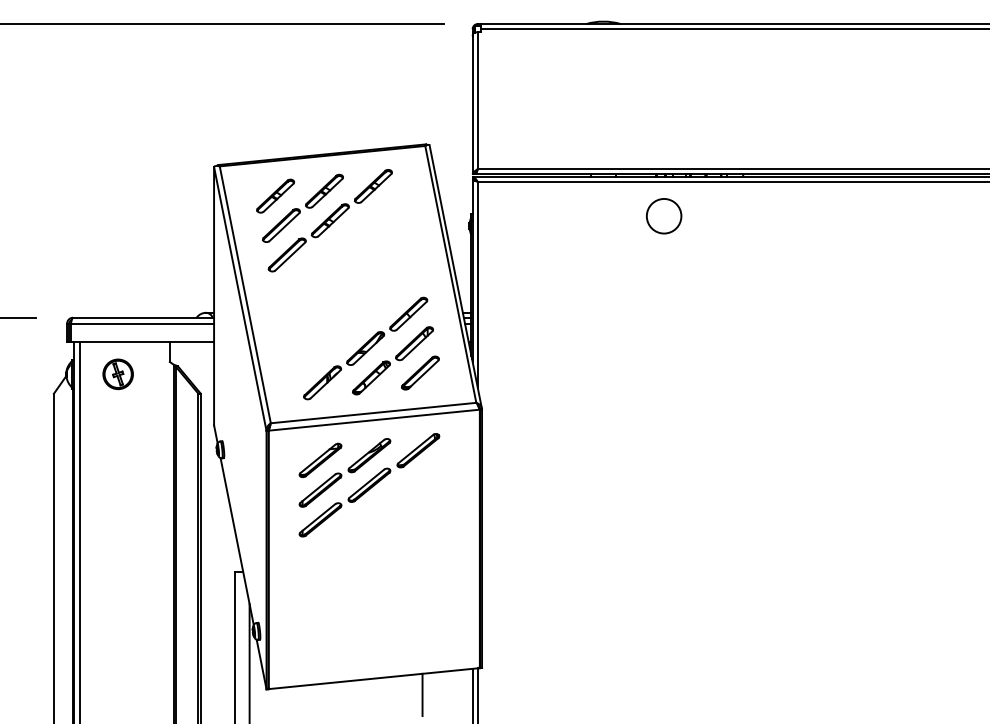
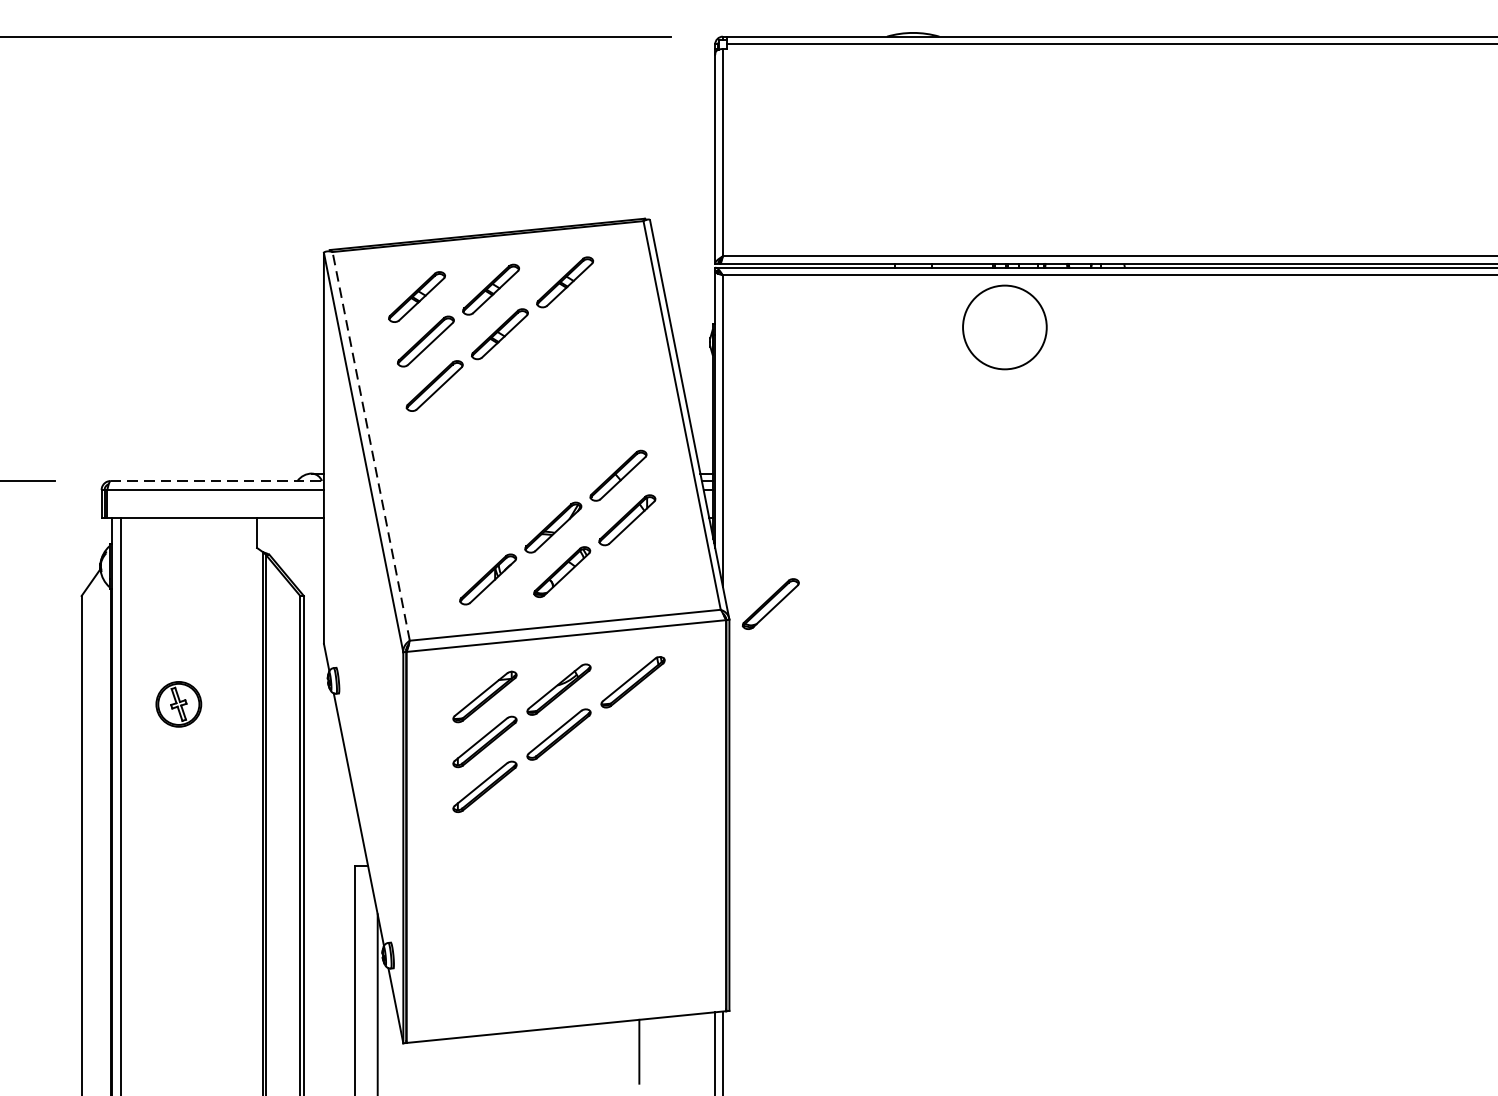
circle: (663, 215) -> (1003, 326), size x1.6
line: (245, 294) -> (371, 445), solid -> dashed
line: (144, 317) -> (218, 480), solid -> dashed
part: (420, 372) -> (770, 603), moved
part: (117, 374) -> (177, 704), moved

